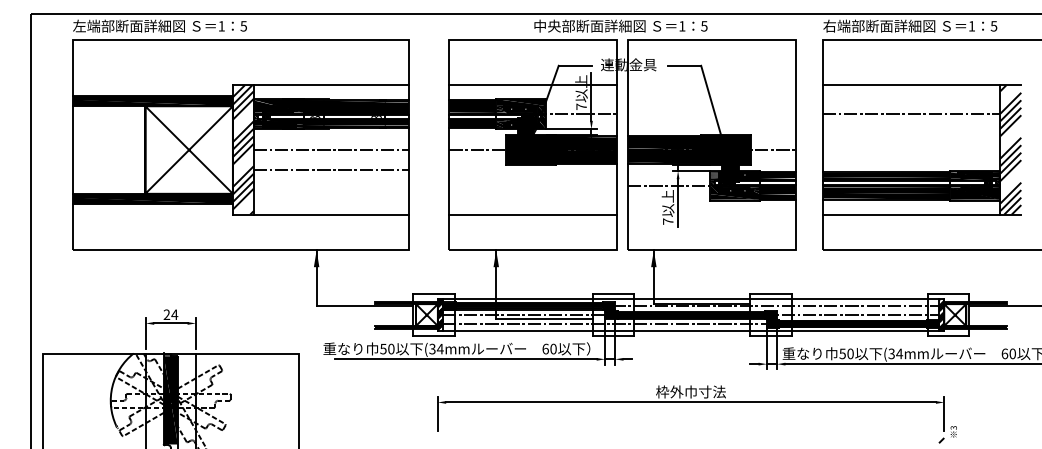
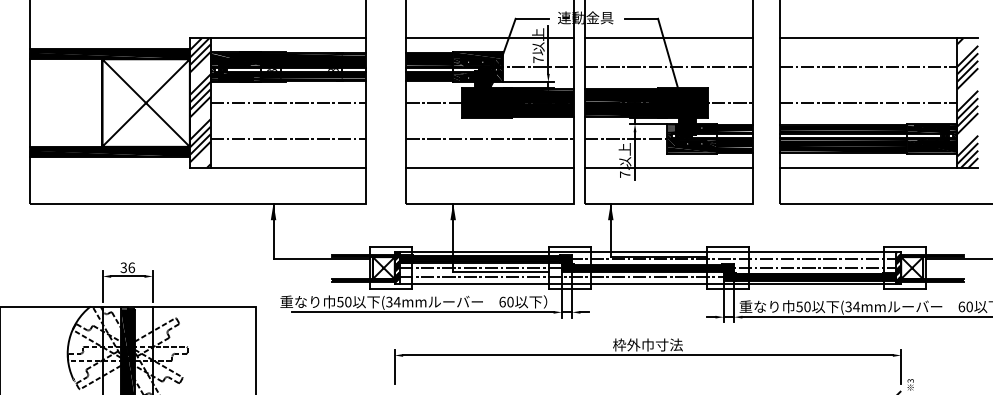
line: (711, 85) -> (668, 38), added
line: (711, 114) -> (668, 67), added
line: (911, 150) -> (868, 103), added
line: (330, 169) -> (287, 138), moved
line: (533, 185) -> (490, 138), added
line: (711, 214) -> (668, 167), added
text: (170, 314) -> (127, 267), 24 -> 36

